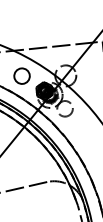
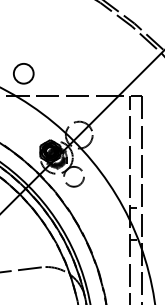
circle: (21, 75) -> (23, 73), moved

